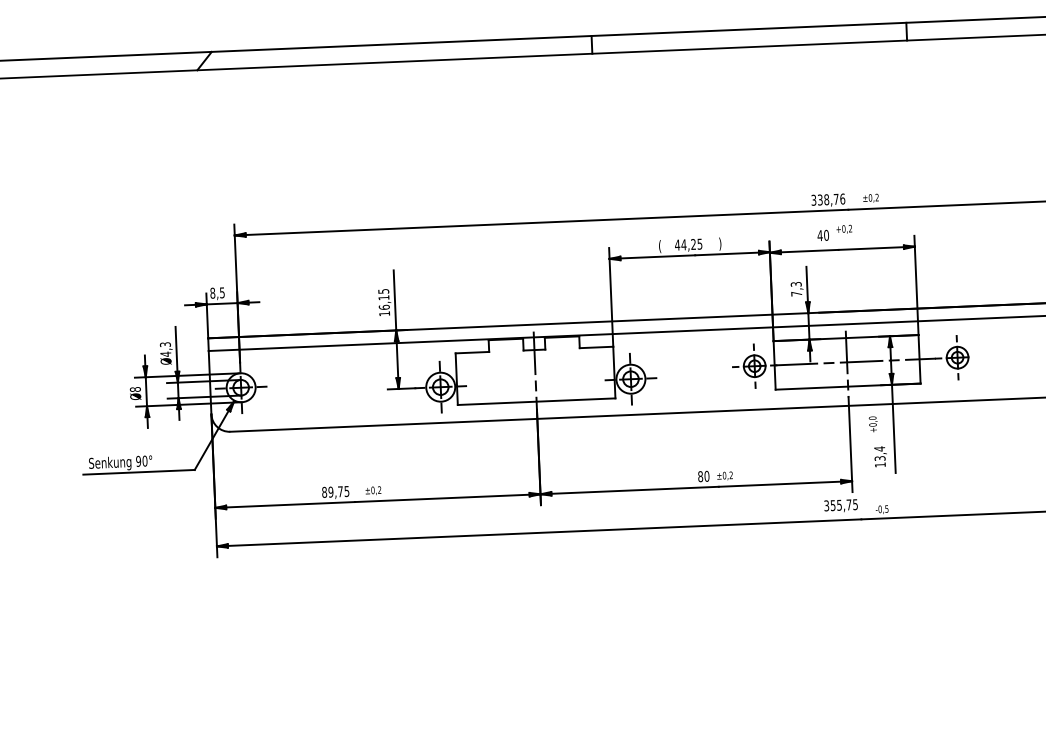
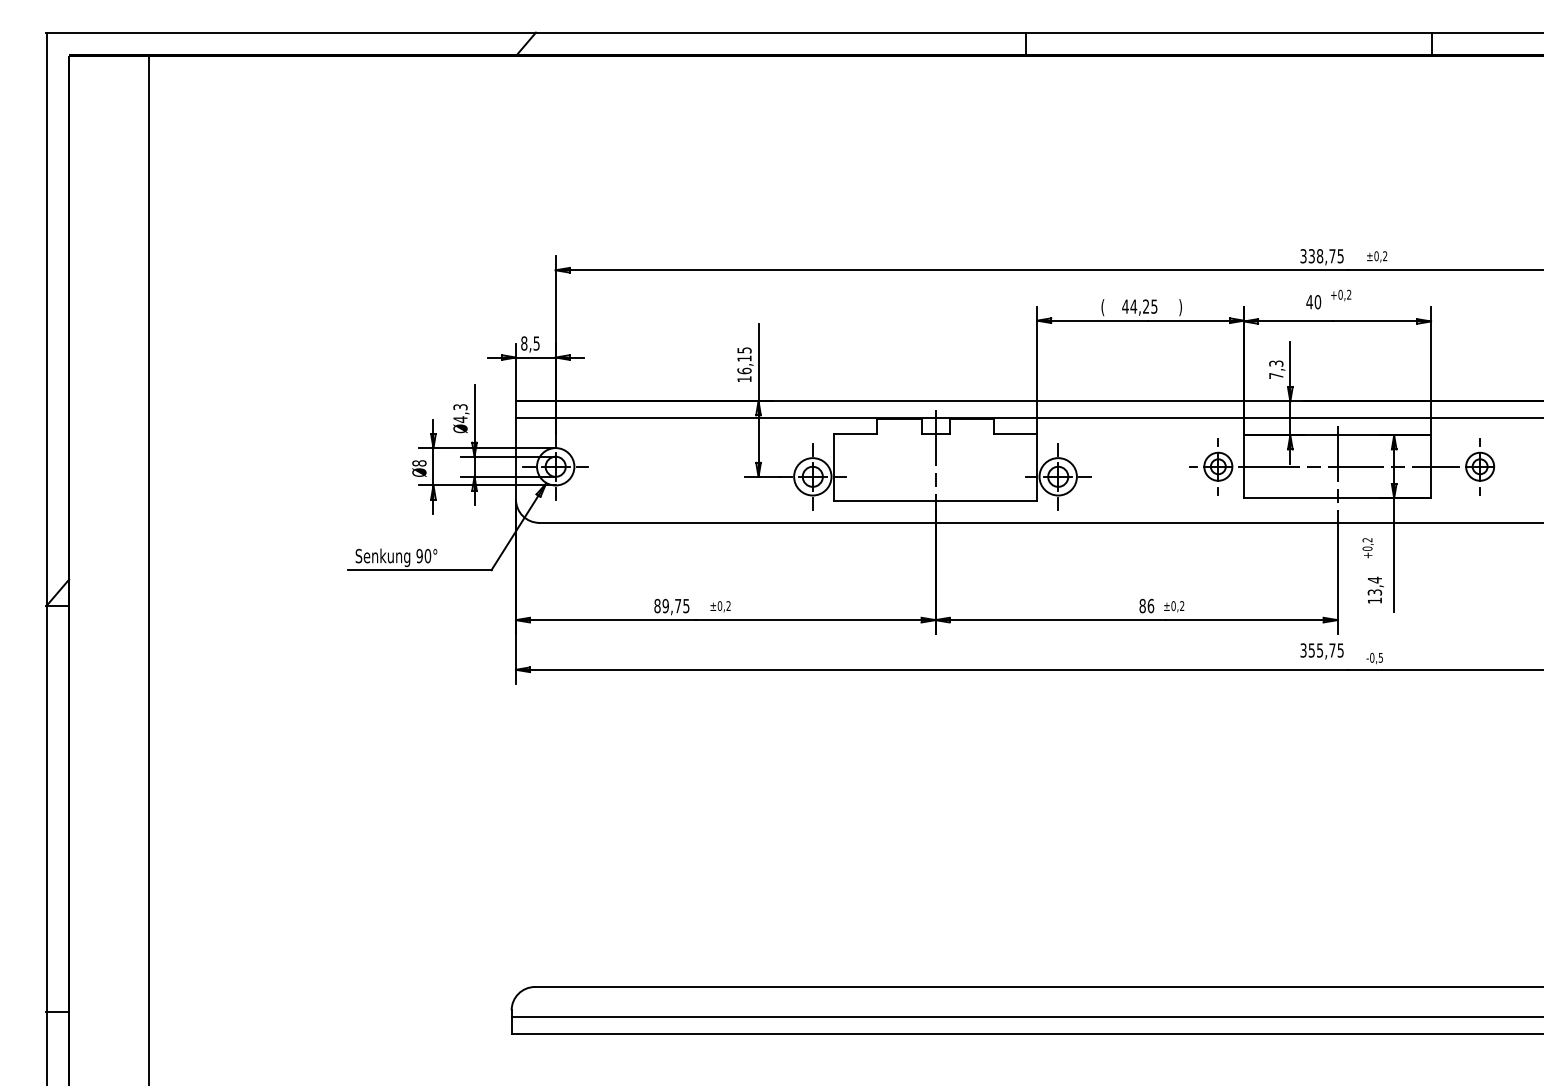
text: (842, 199) -> (1340, 256), 338,76 -> 338,75
text: (872, 417) -> (1367, 539), +0,0 -> +0,2
text: (707, 475) -> (1151, 605), 80 -> 86

